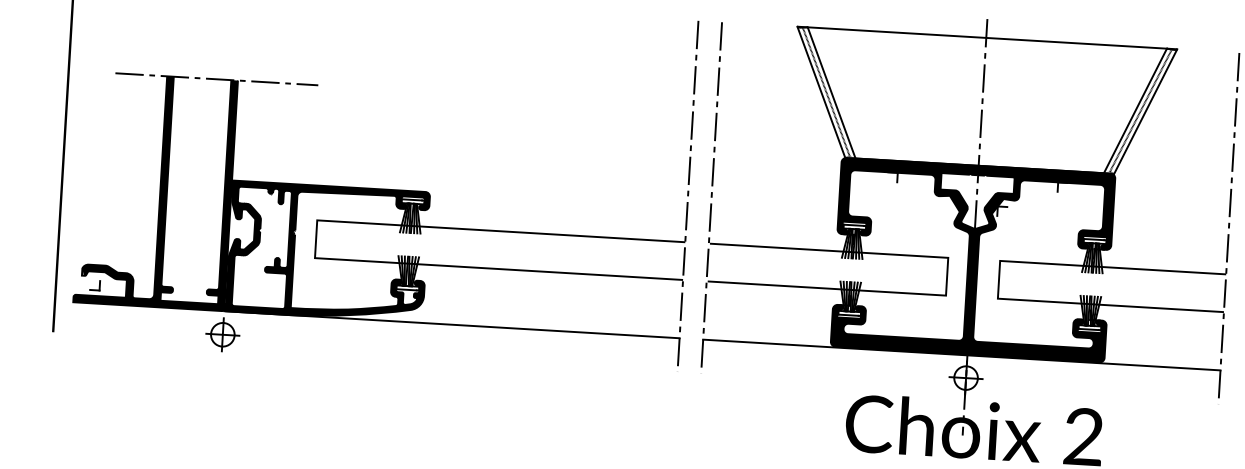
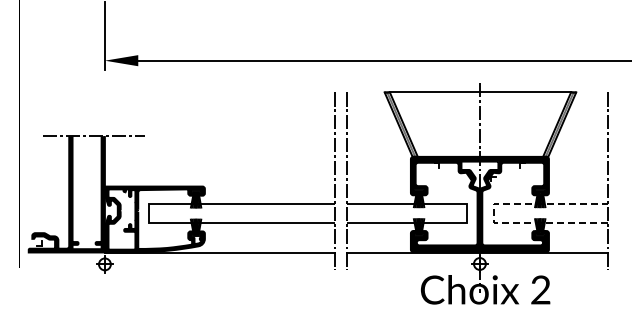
line: (998, 279) -> (493, 213), solid -> dashed

